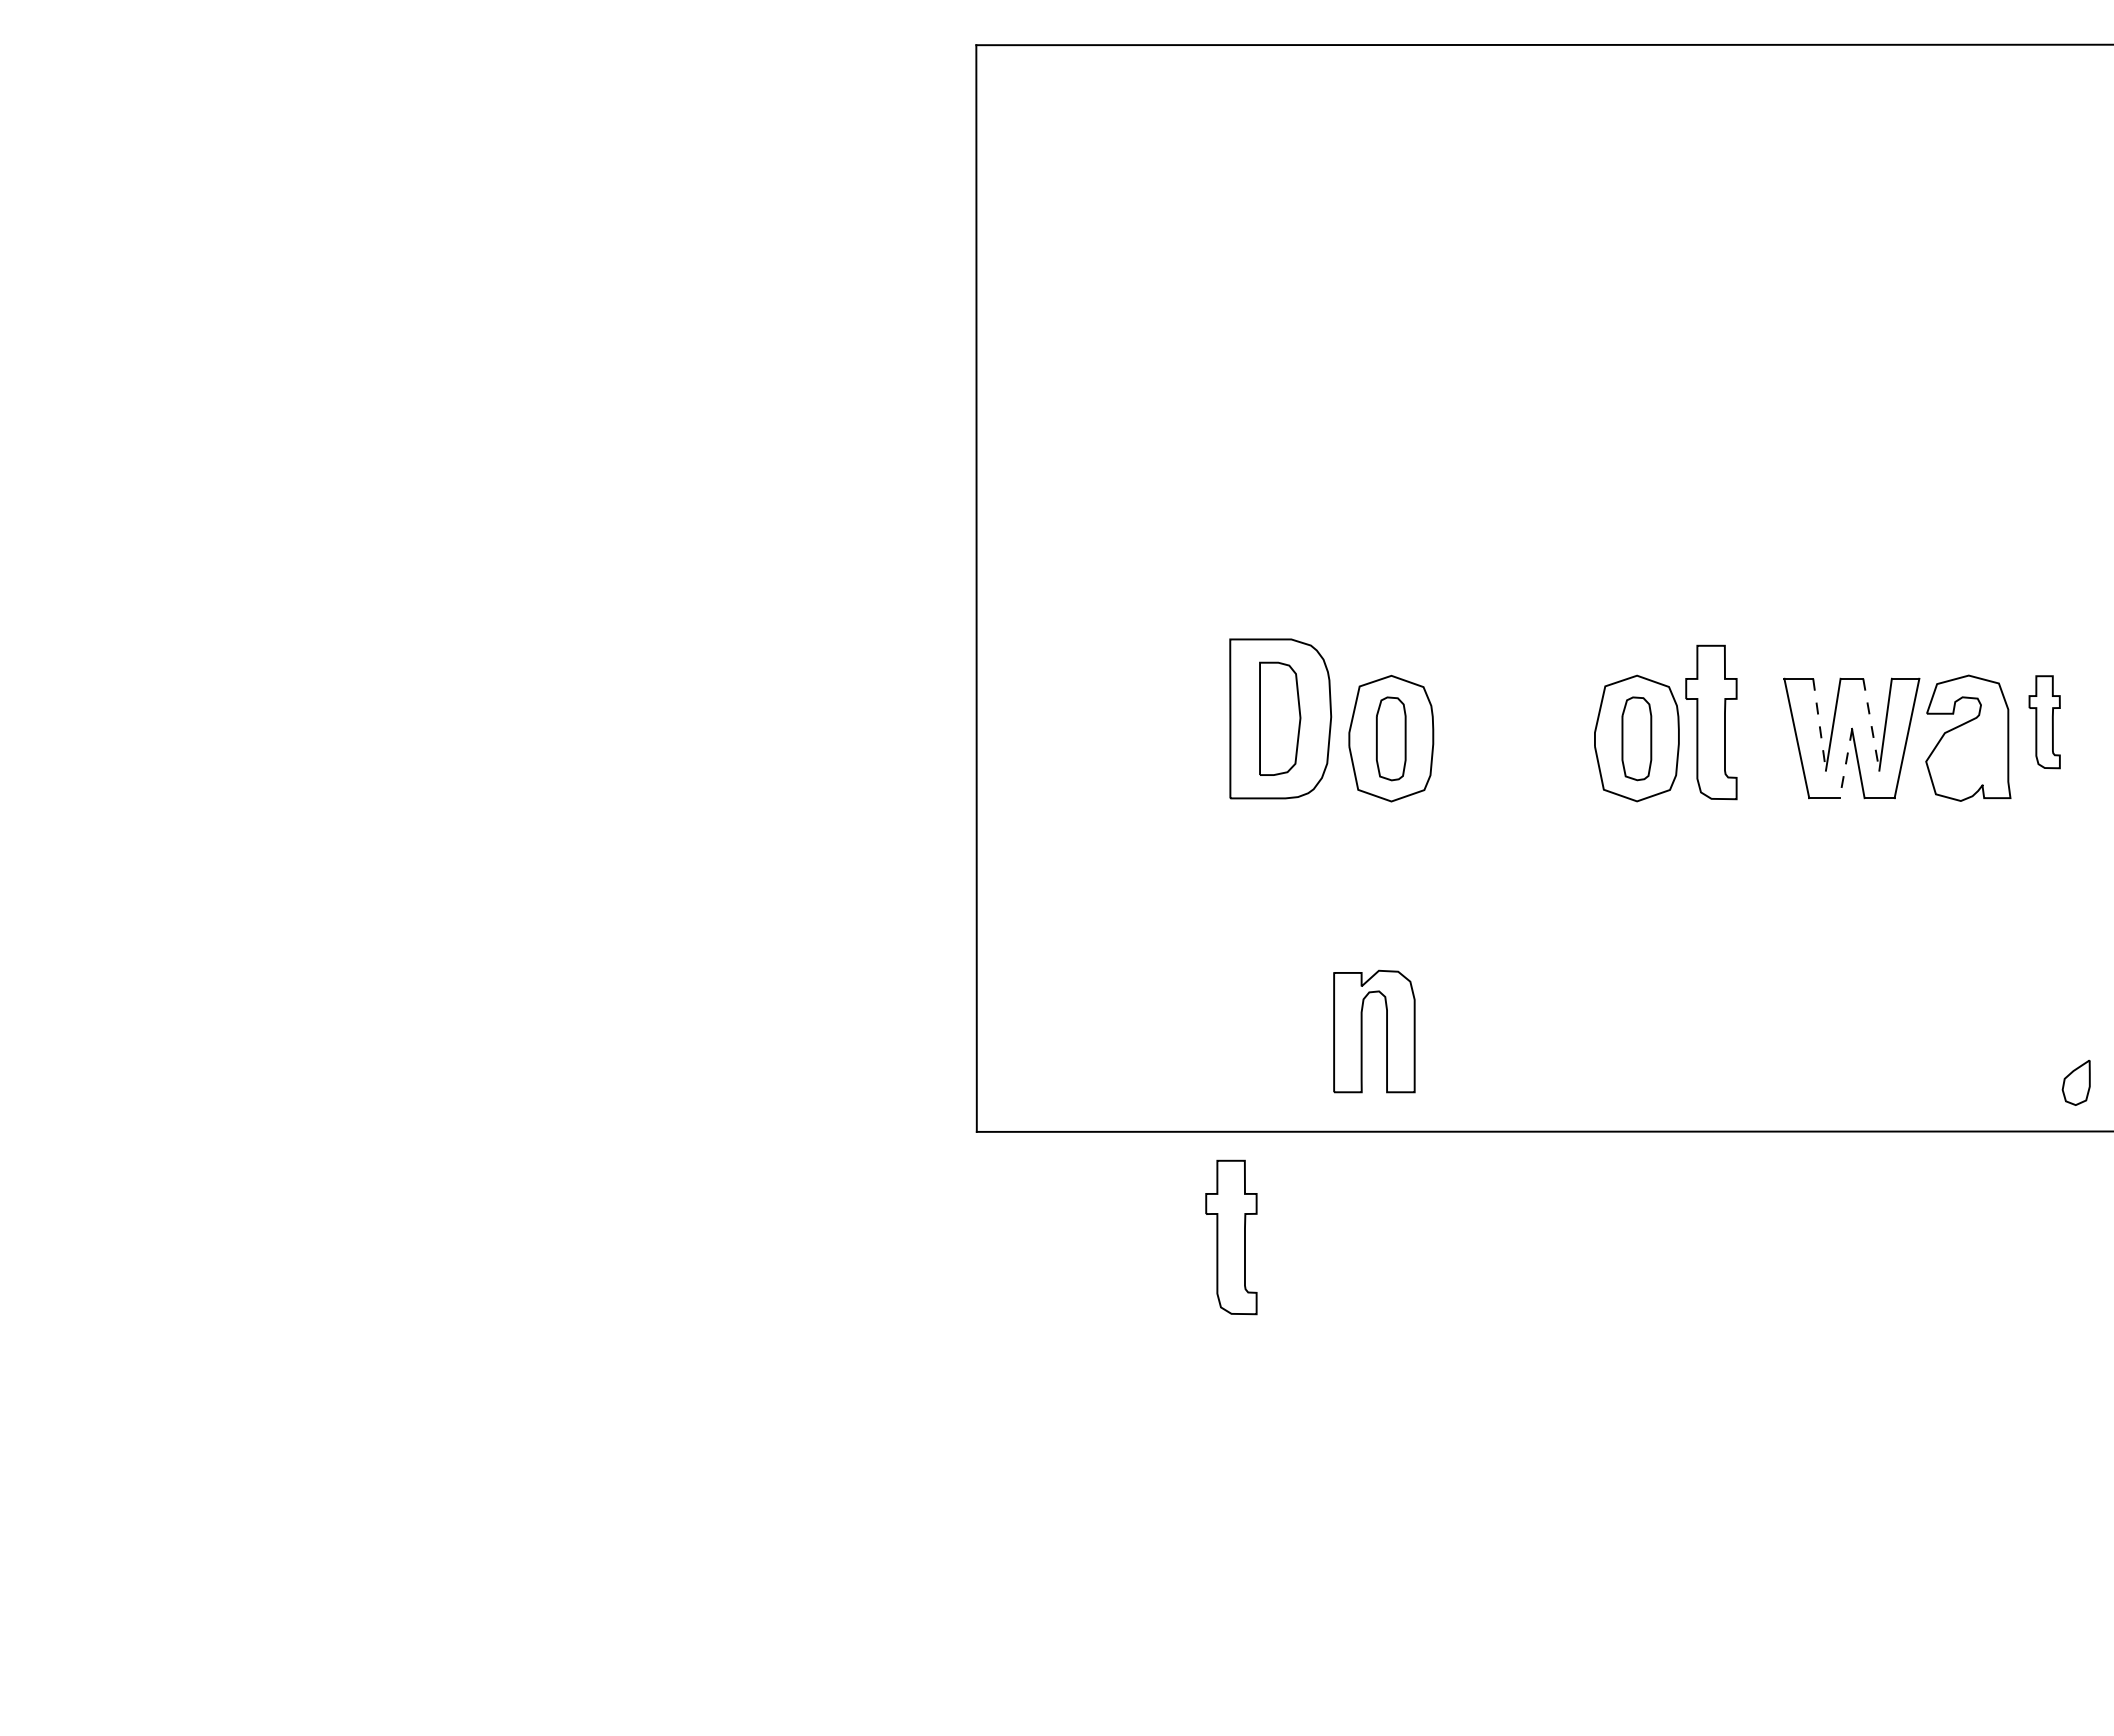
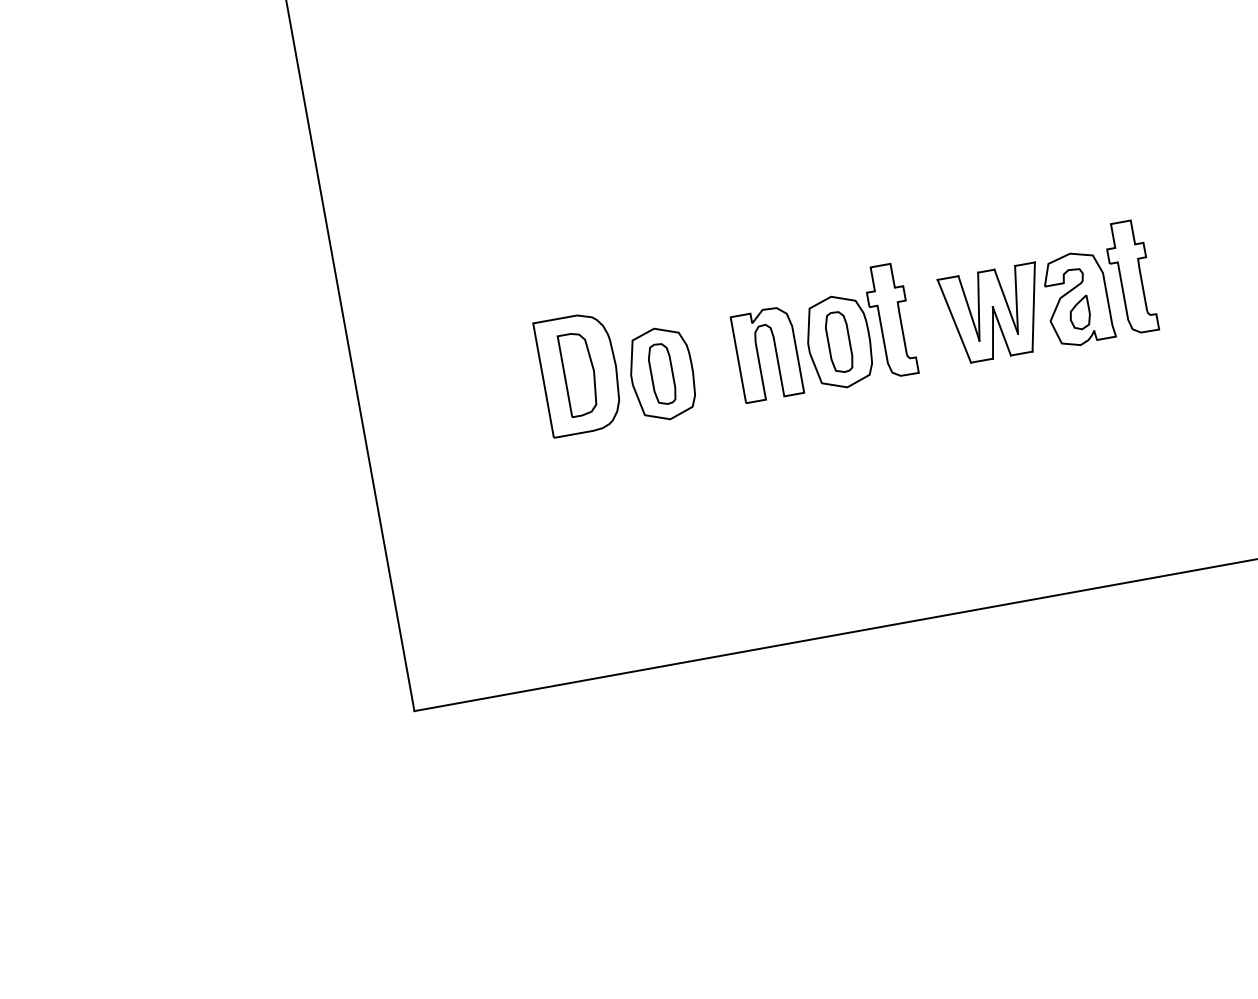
part: (2044, 721) -> (1130, 276), size x1.67
line: (1871, 724) -> (1006, 301), dashed -> solid
line: (1819, 725) -> (969, 309), dashed -> solid
line: (1845, 764) -> (992, 333), dashed -> solid
part: (1362, 1031) -> (758, 355), moved
part: (2075, 1082) -> (1079, 313), moved
part: (1231, 1237) -> (611, 754), removed

